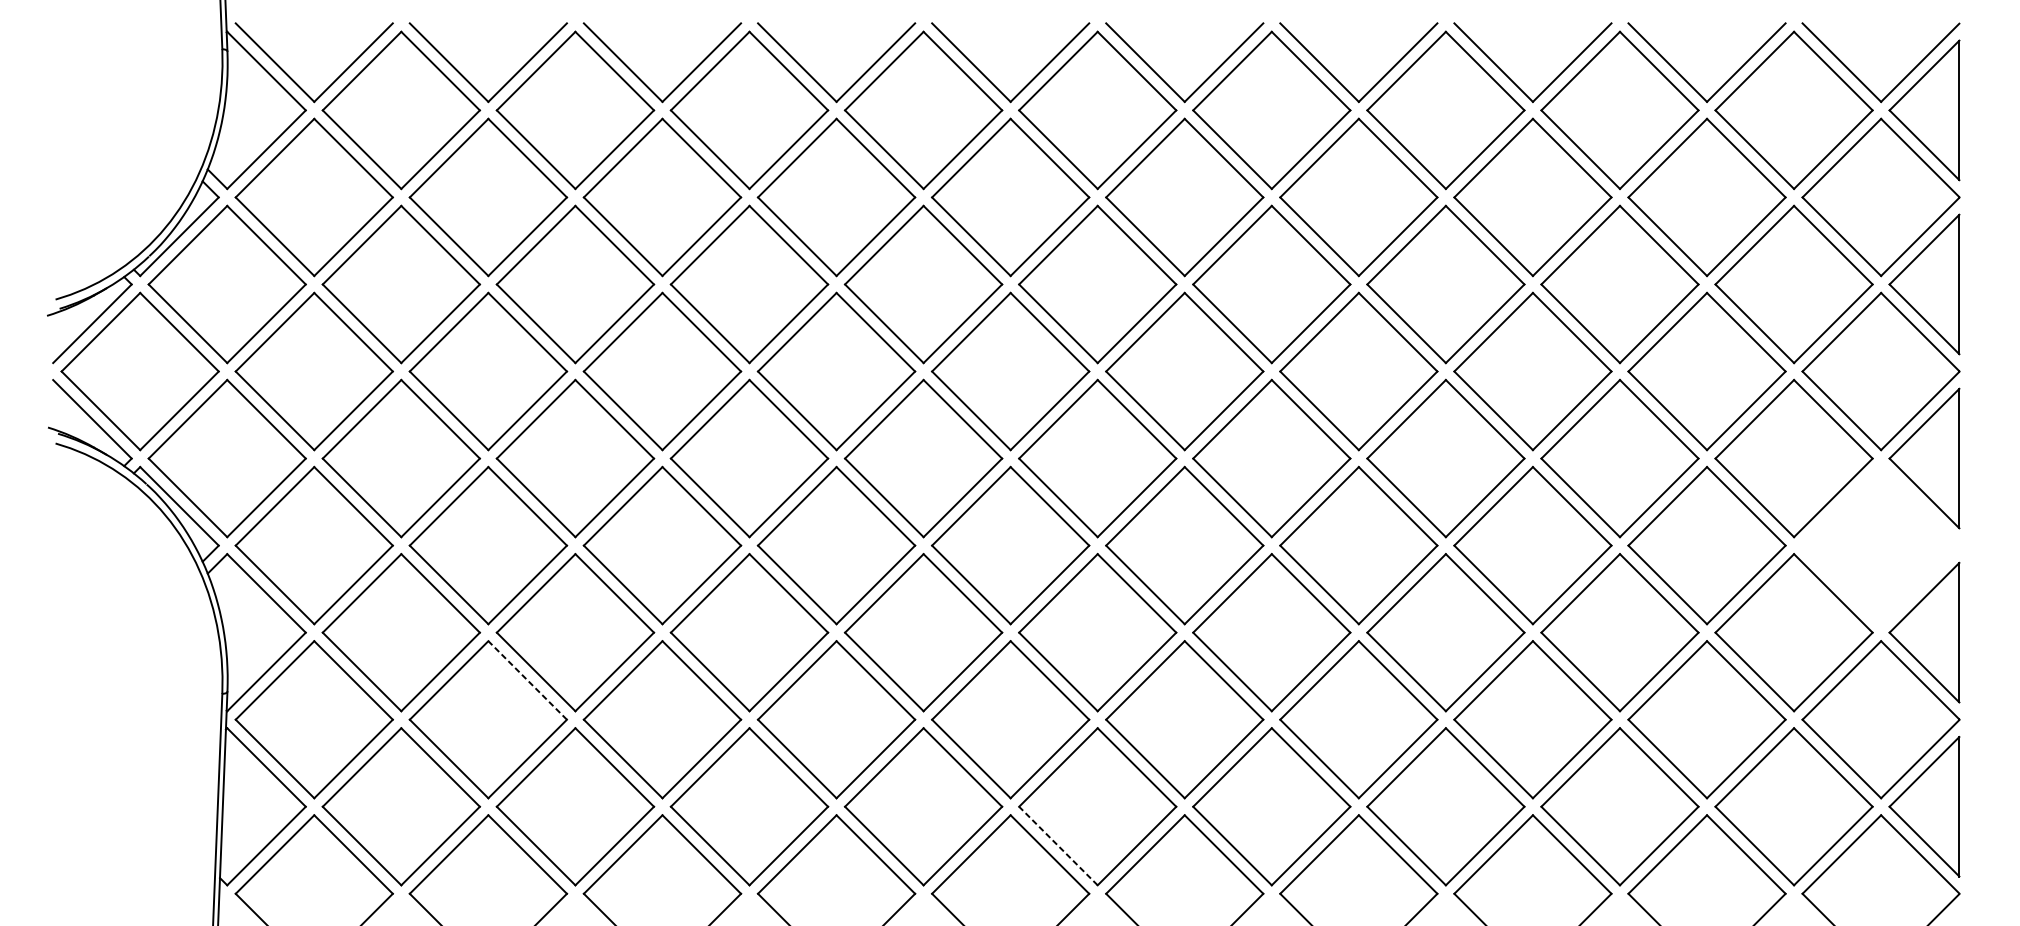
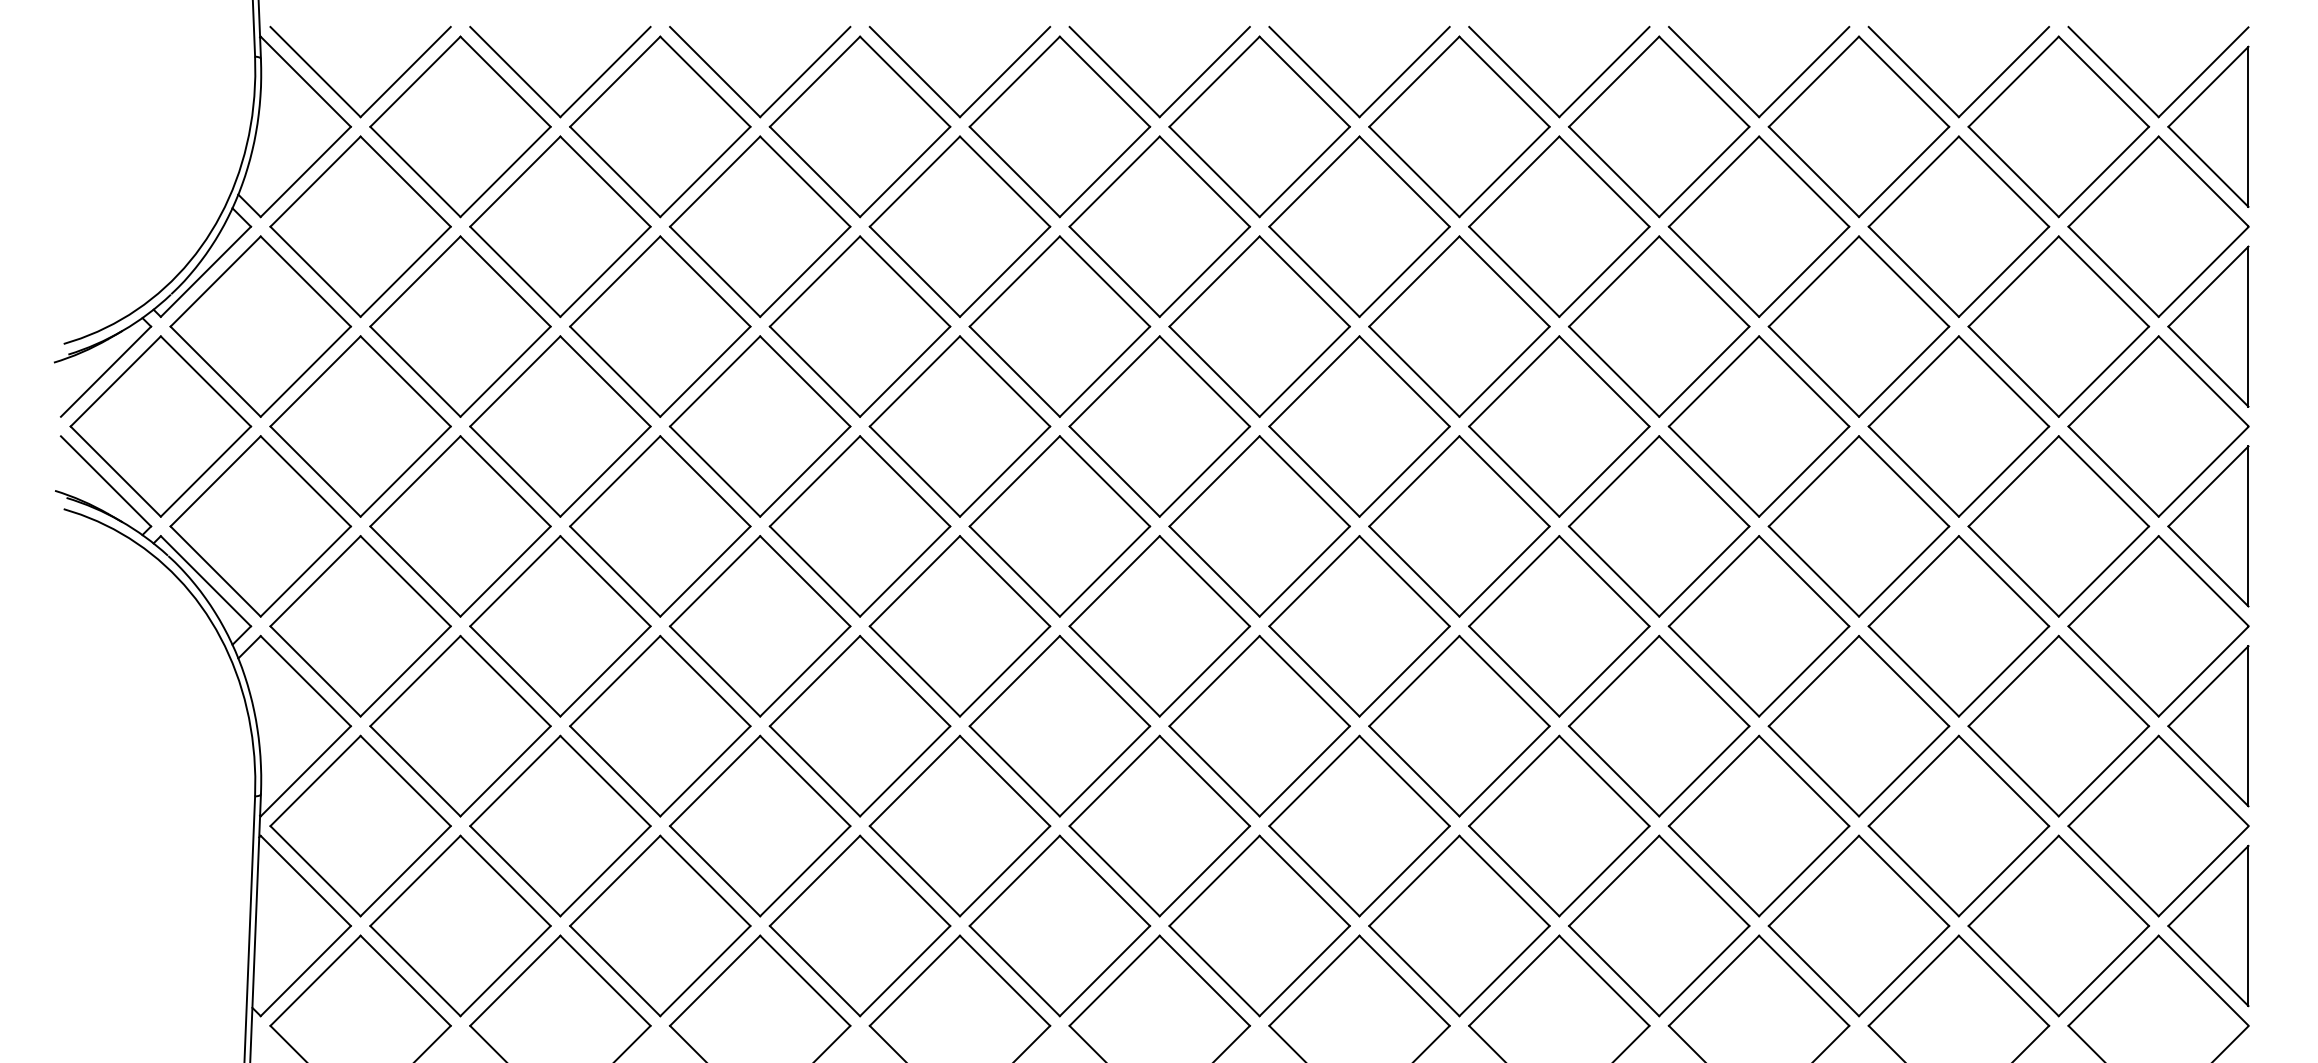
part: (1880, 545) -> (2158, 626), added
line: (527, 680) -> (605, 781), dashed -> solid
line: (1058, 846) -> (1214, 971), dashed -> solid

